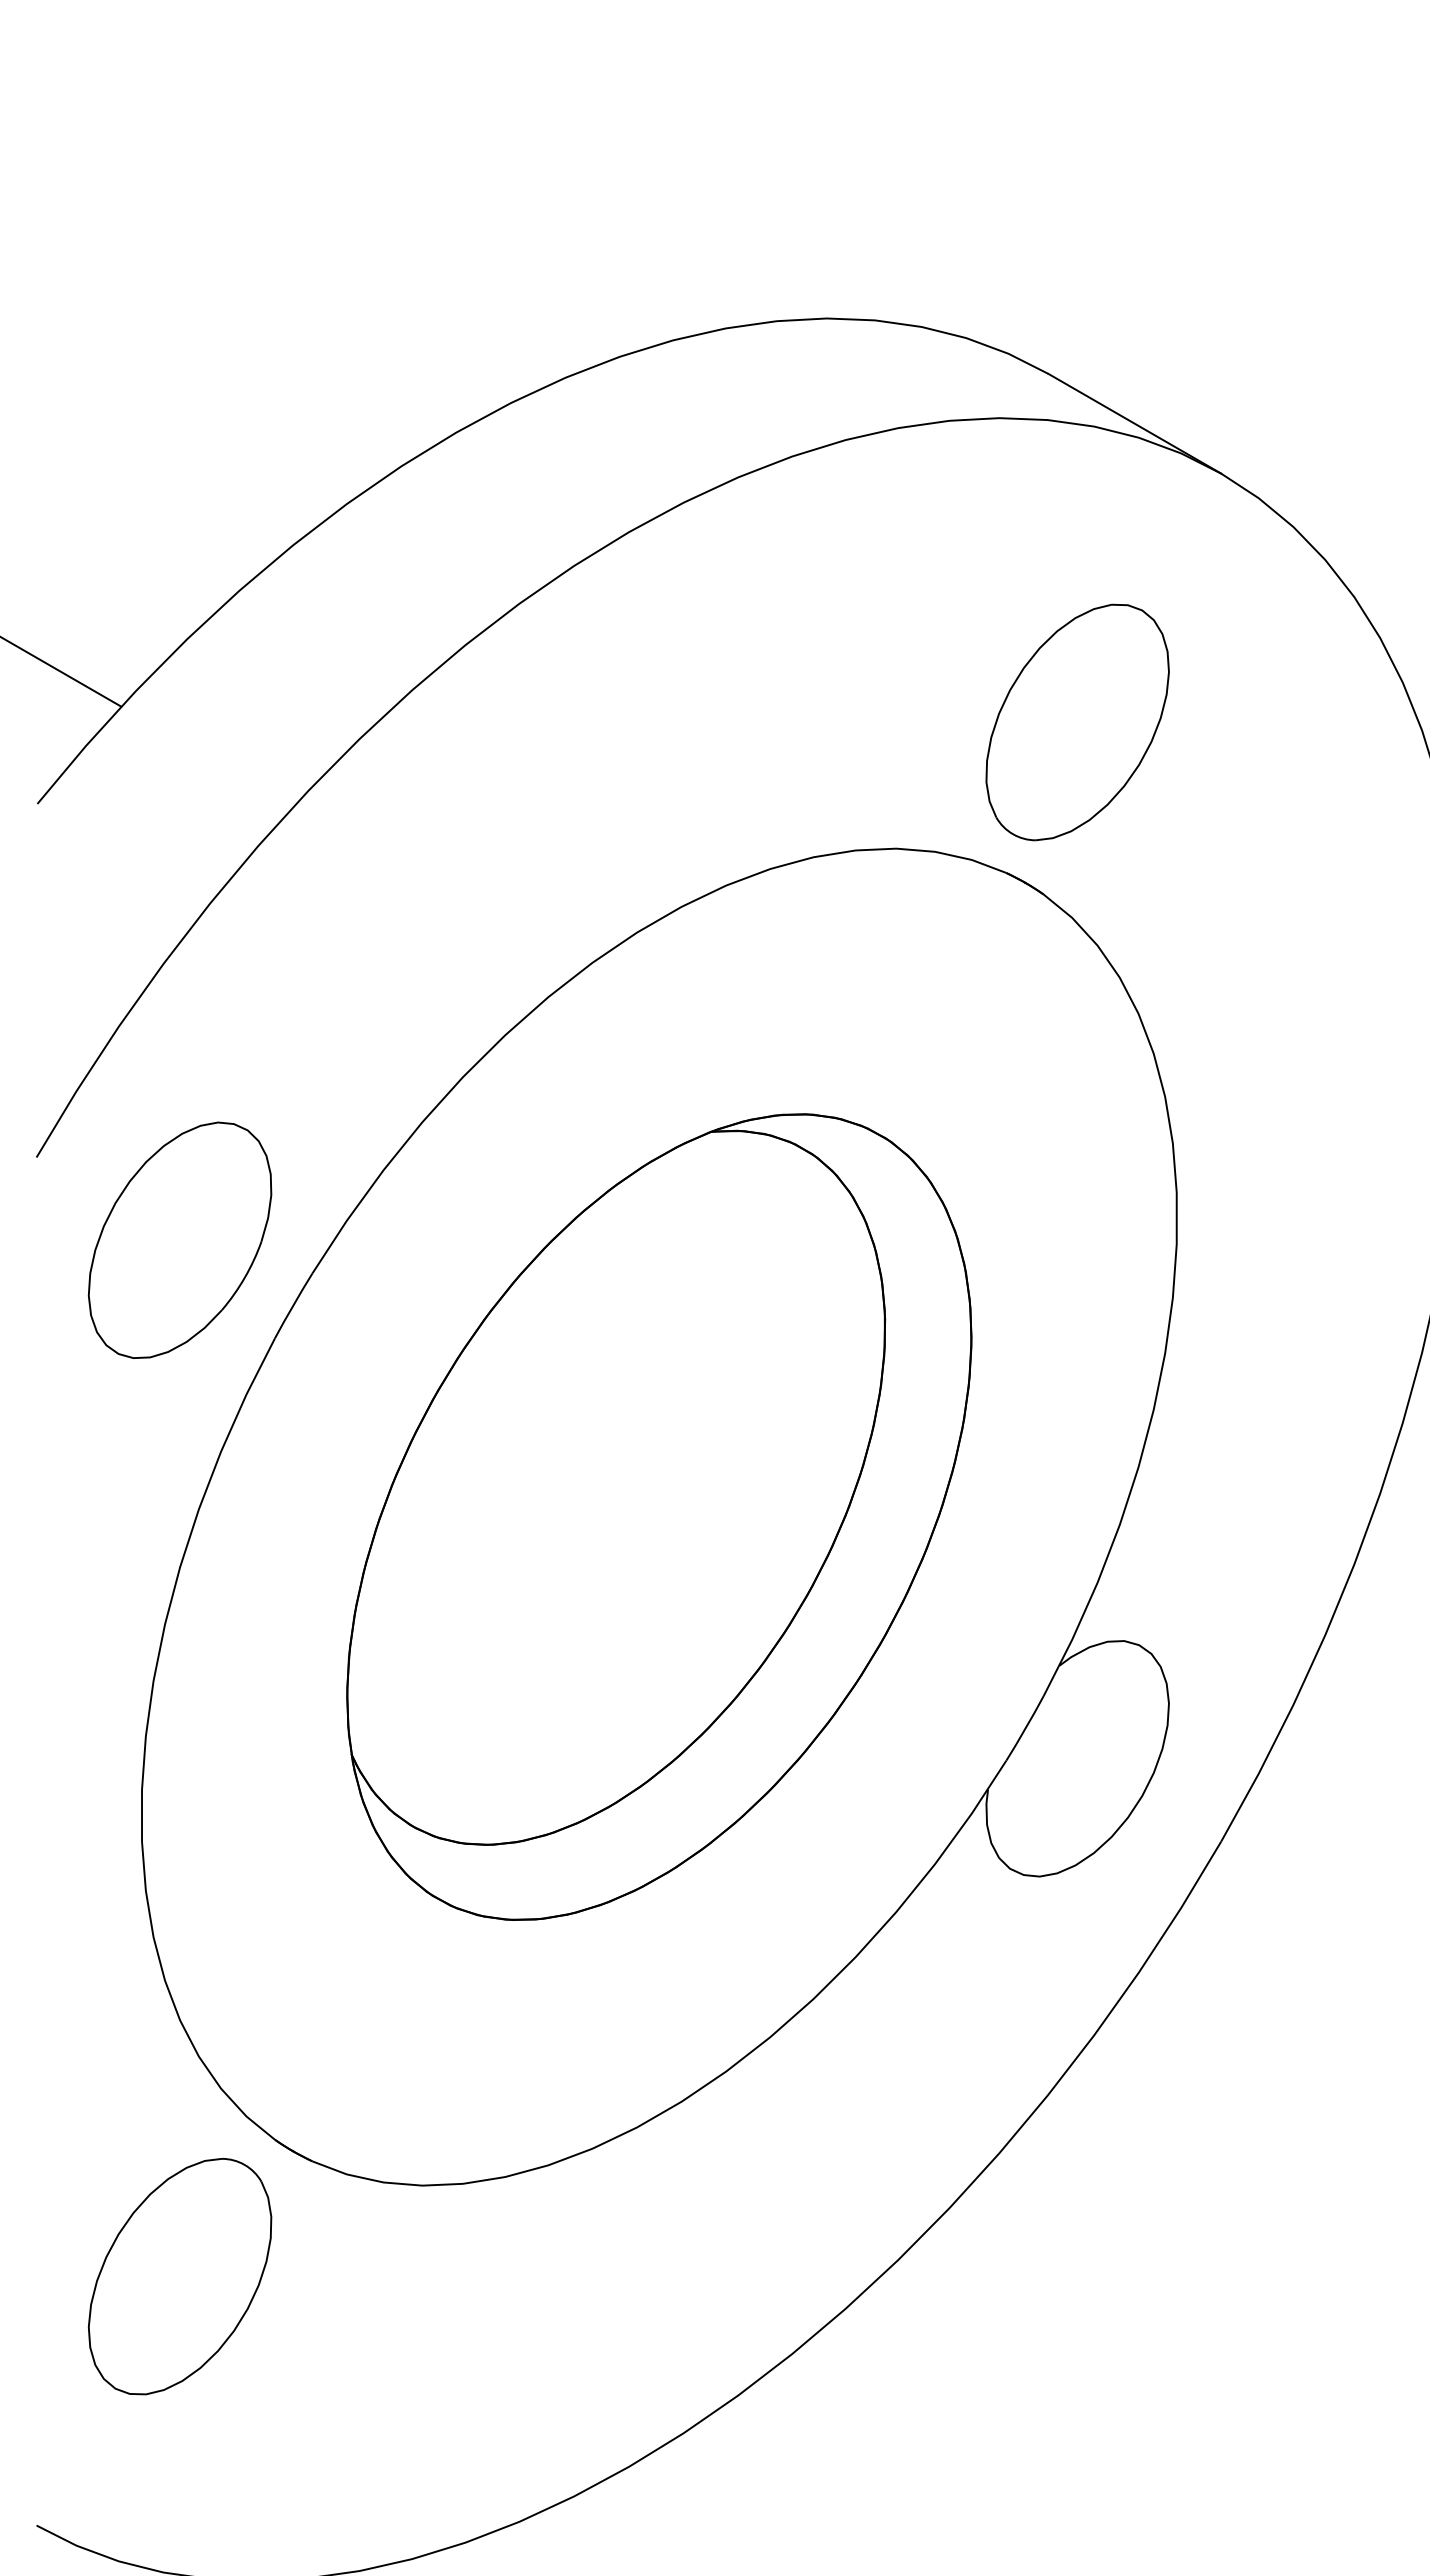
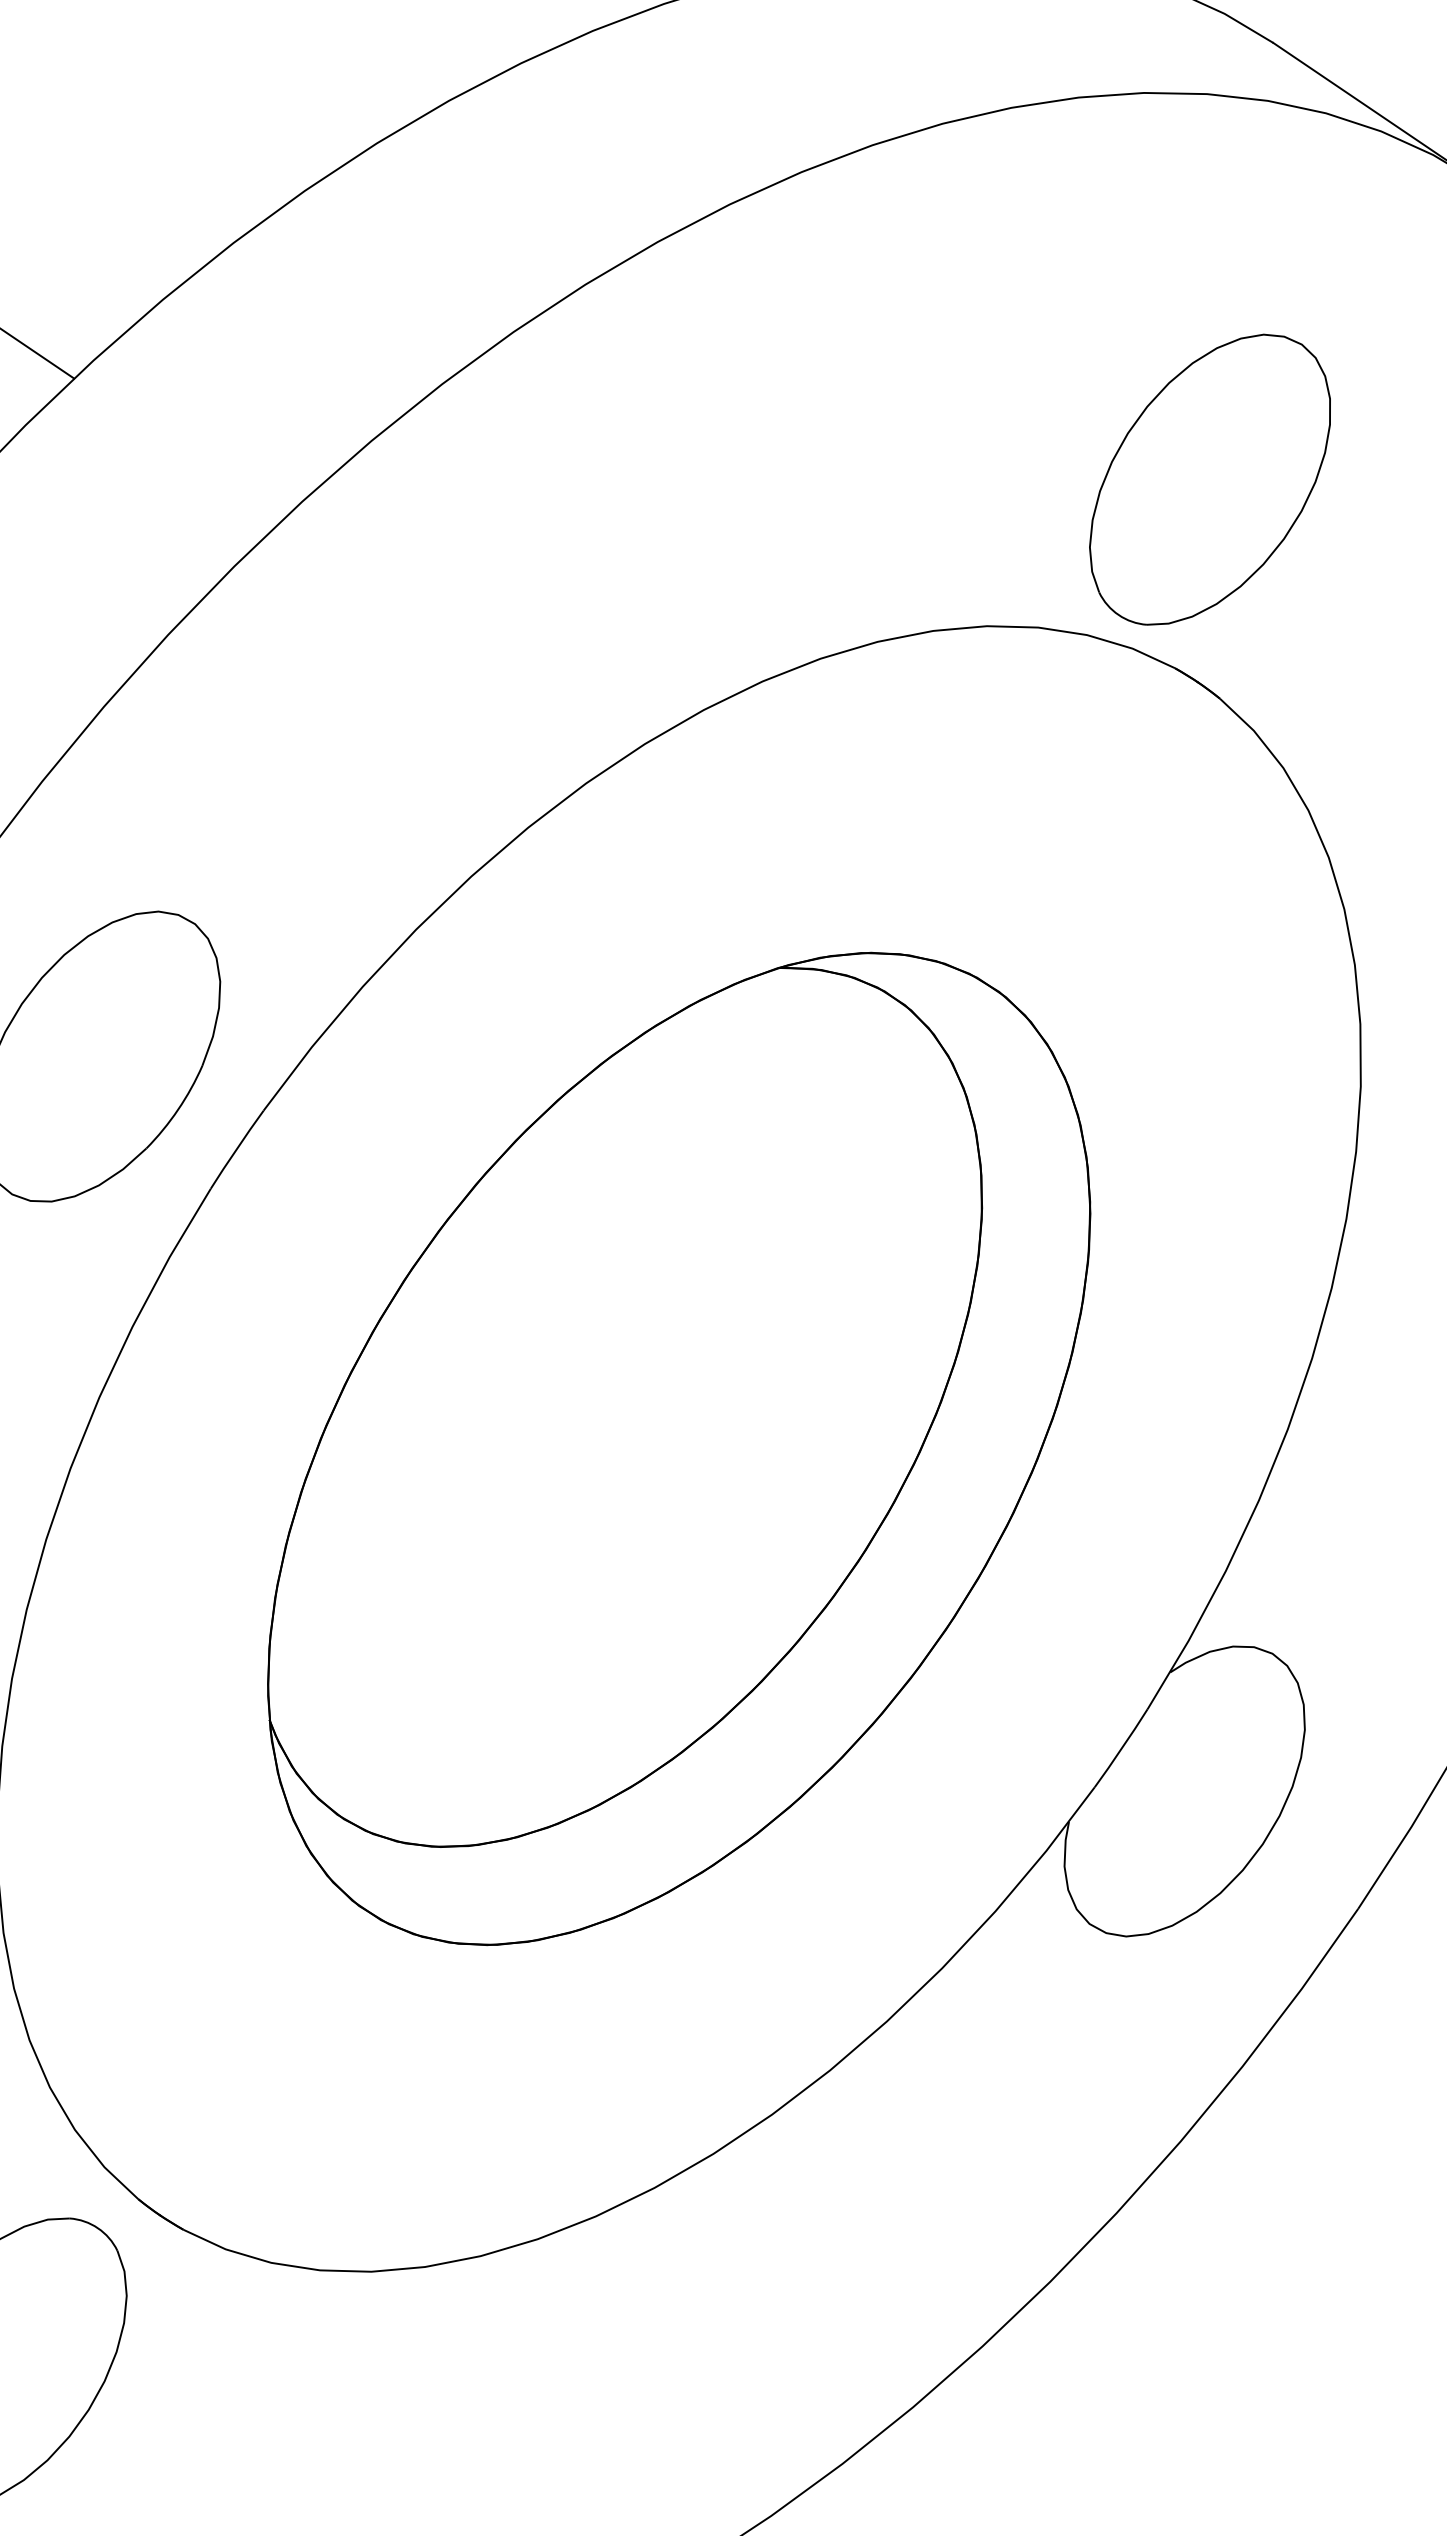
part: (1077, 722) -> (1210, 480), moved

